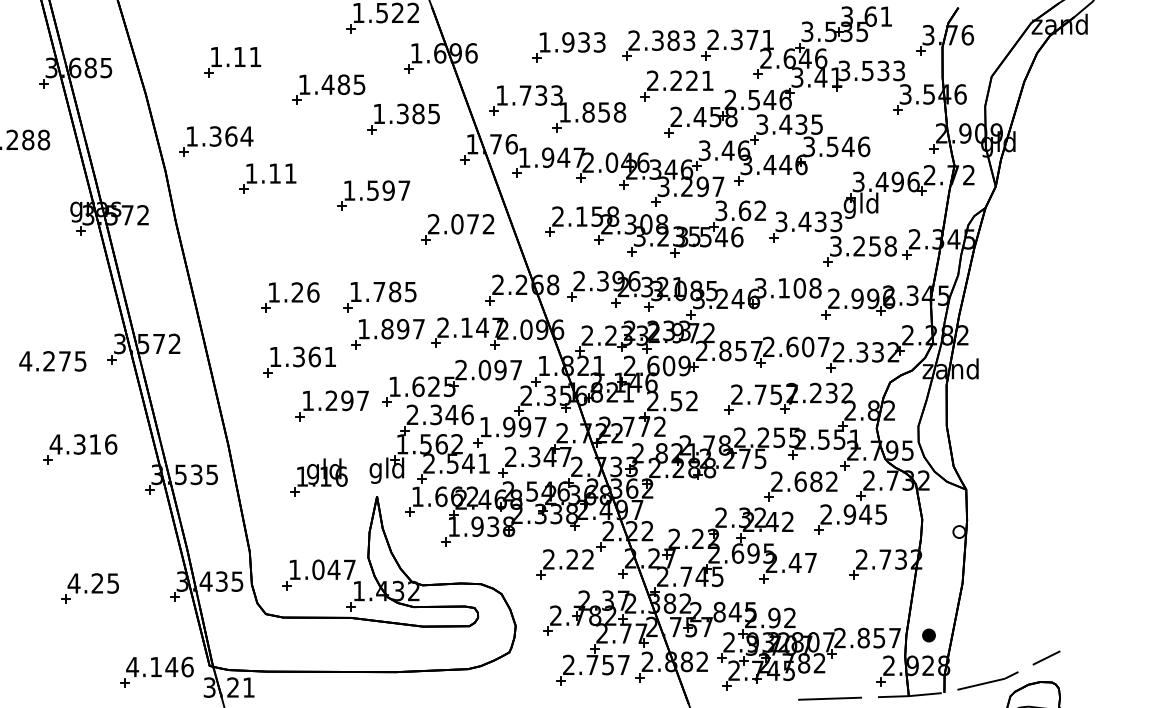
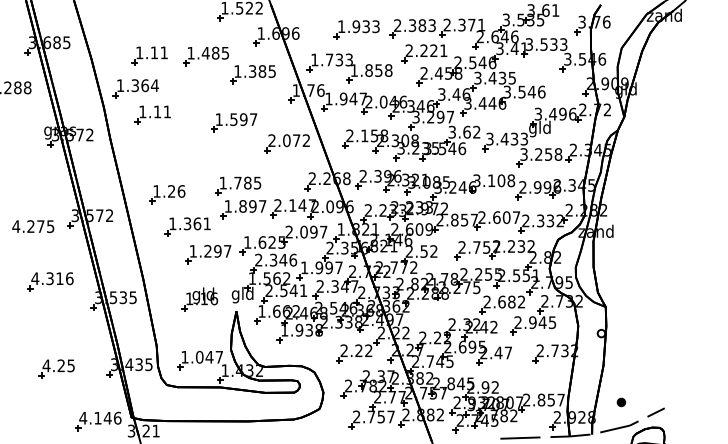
part: (231, 61) -> (149, 55), moved
part: (267, 177) -> (152, 114), moved
part: (290, 297) -> (167, 194), moved
part: (929, 635) -> (621, 402), moved

